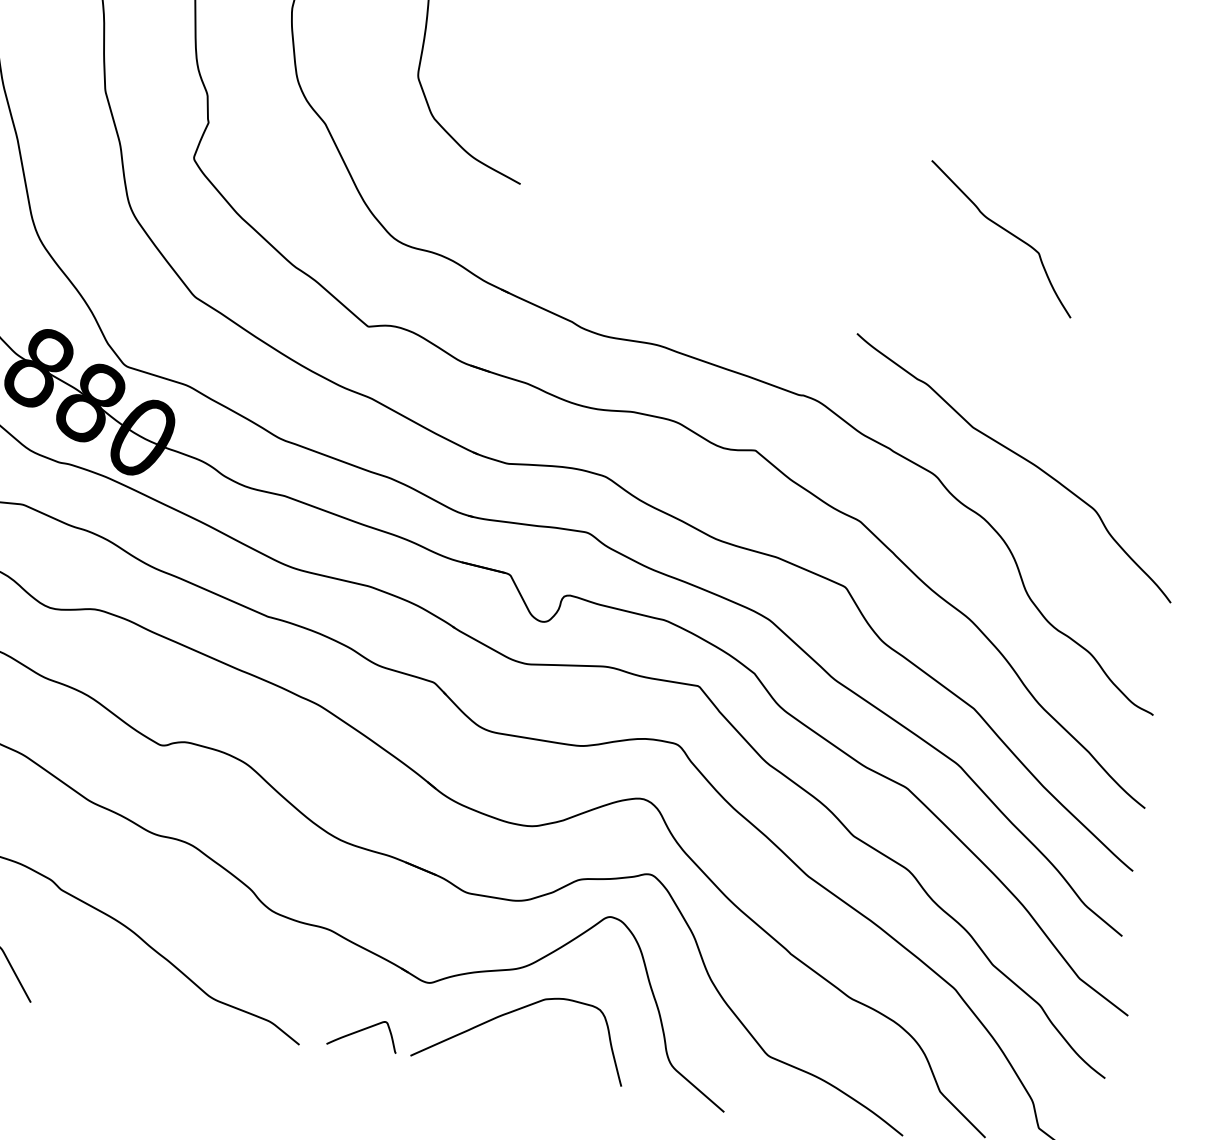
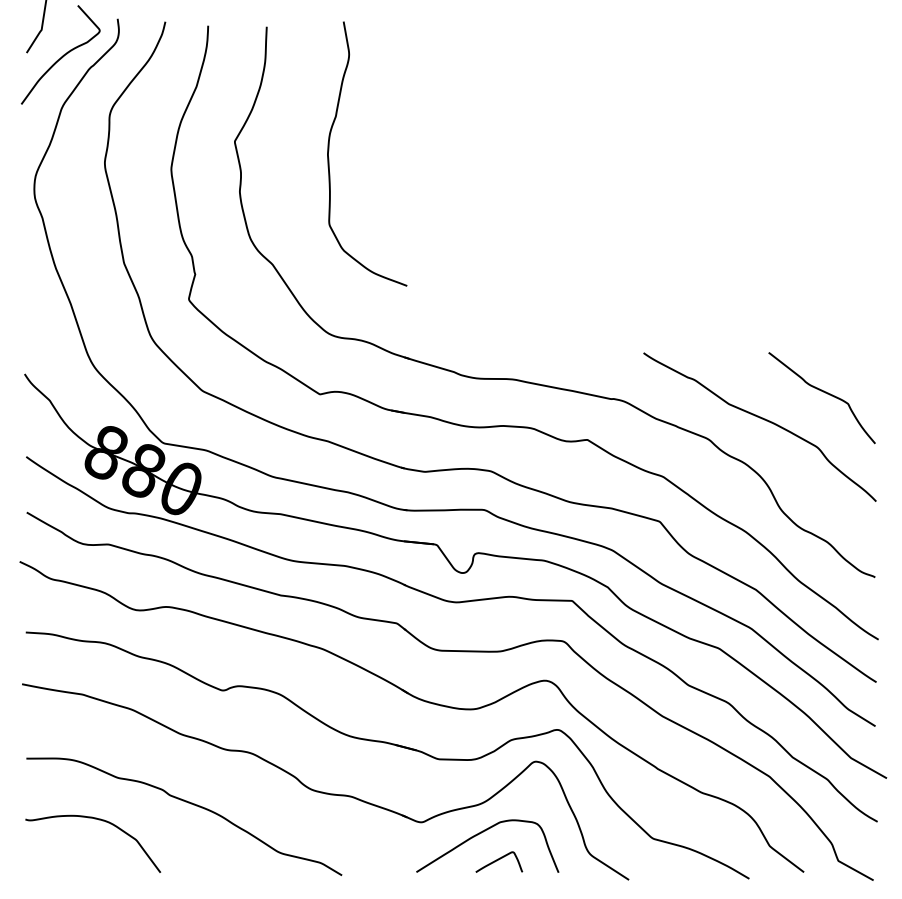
curve: (1004, 231) -> (823, 392), moved
curve: (362, 1031) -> (498, 860), moved

